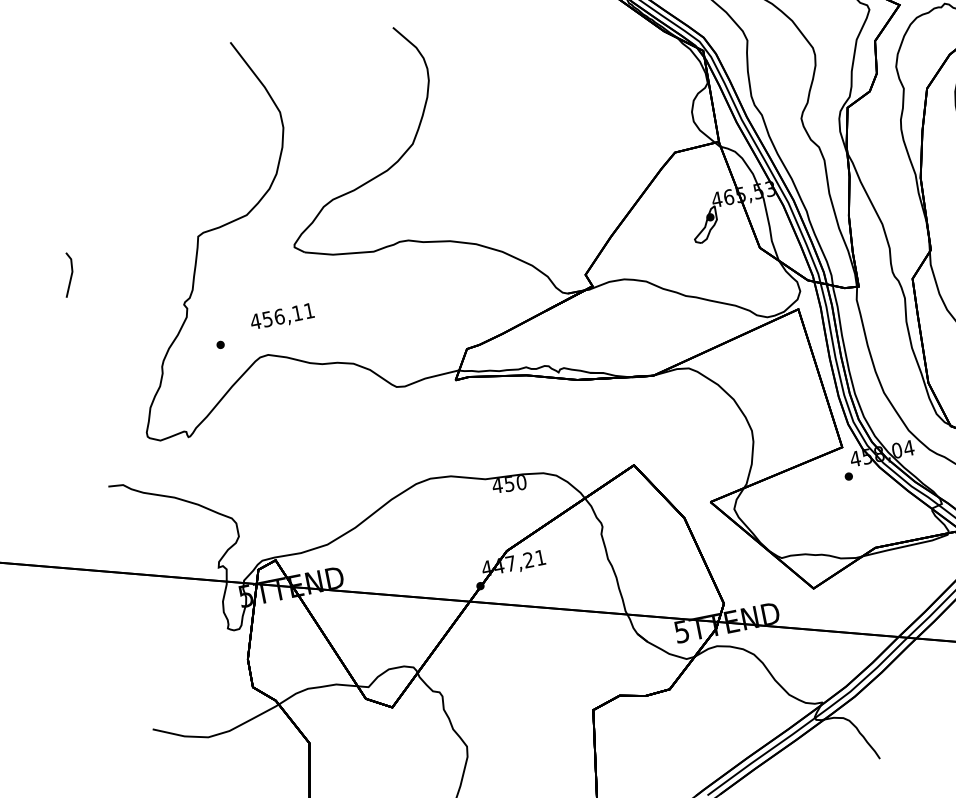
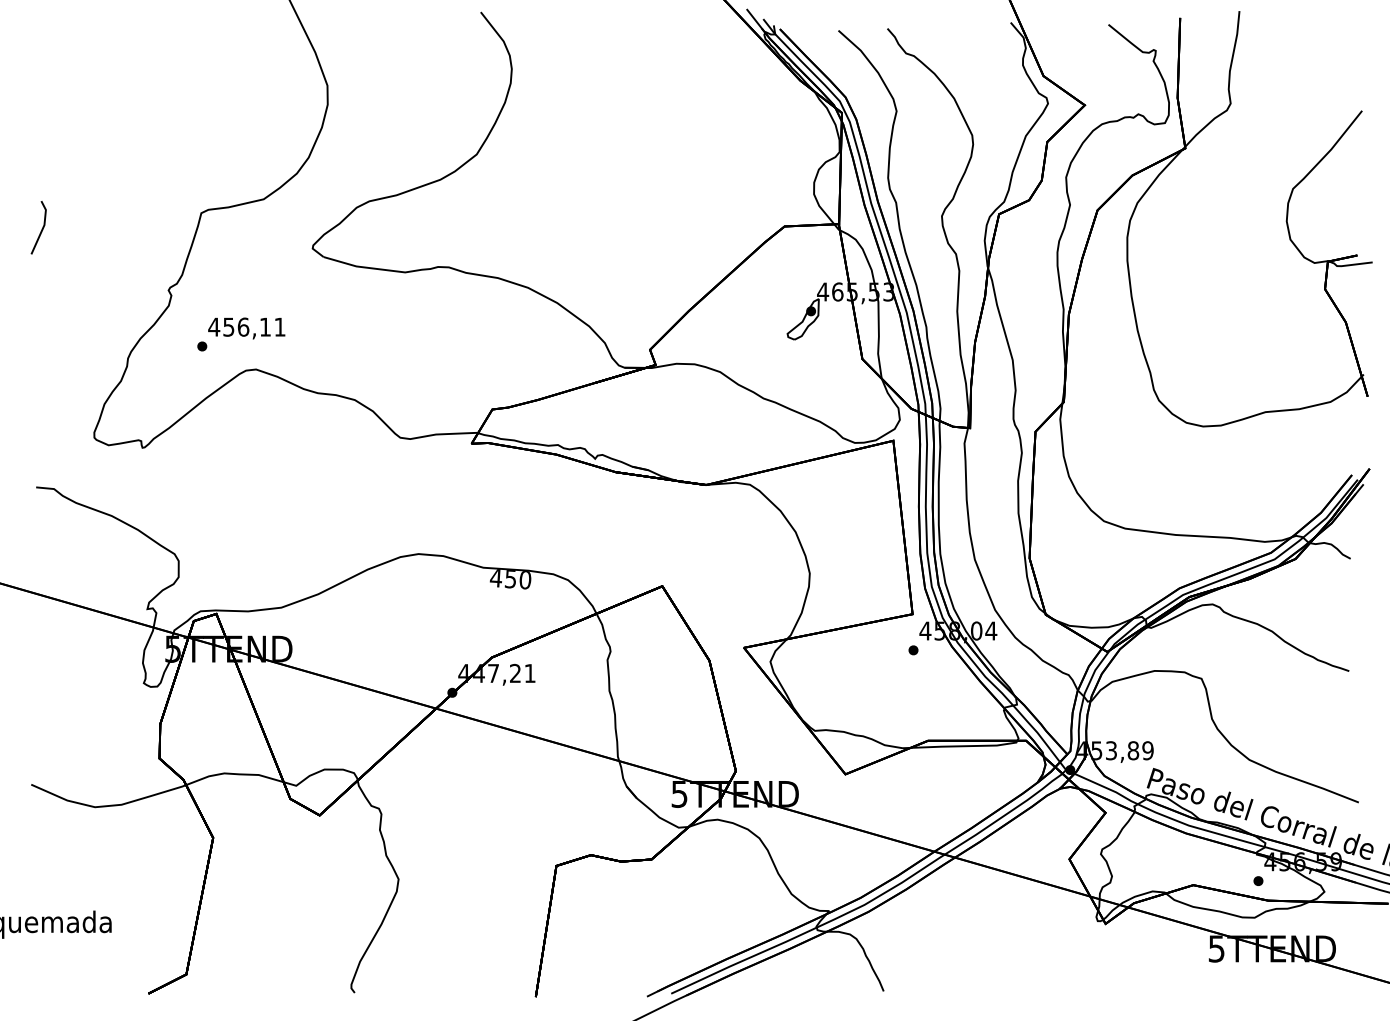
text: (282, 317) -> (246, 328), moved

